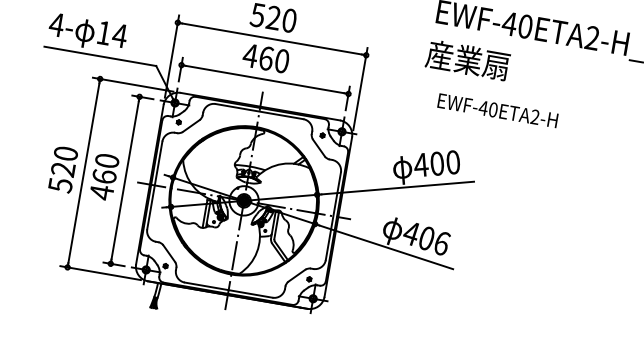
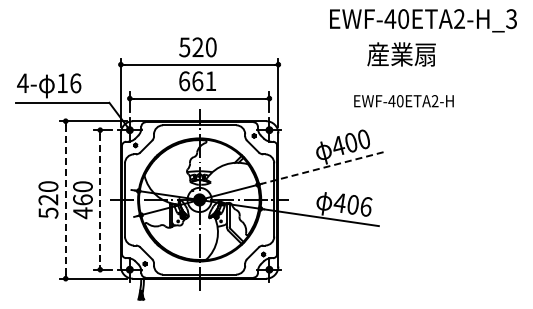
text: (119, 35) -> (75, 83), 14 -> 16
text: (266, 58) -> (197, 81), 460 -> 661
text: (467, 60) -> (401, 54), moved
text: (497, 110) -> (403, 101), moved
line: (83, 172) -> (65, 199), solid -> dashed
line: (125, 181) -> (100, 200), solid -> dashed
line: (397, 188) -> (322, 168), solid -> dashed

